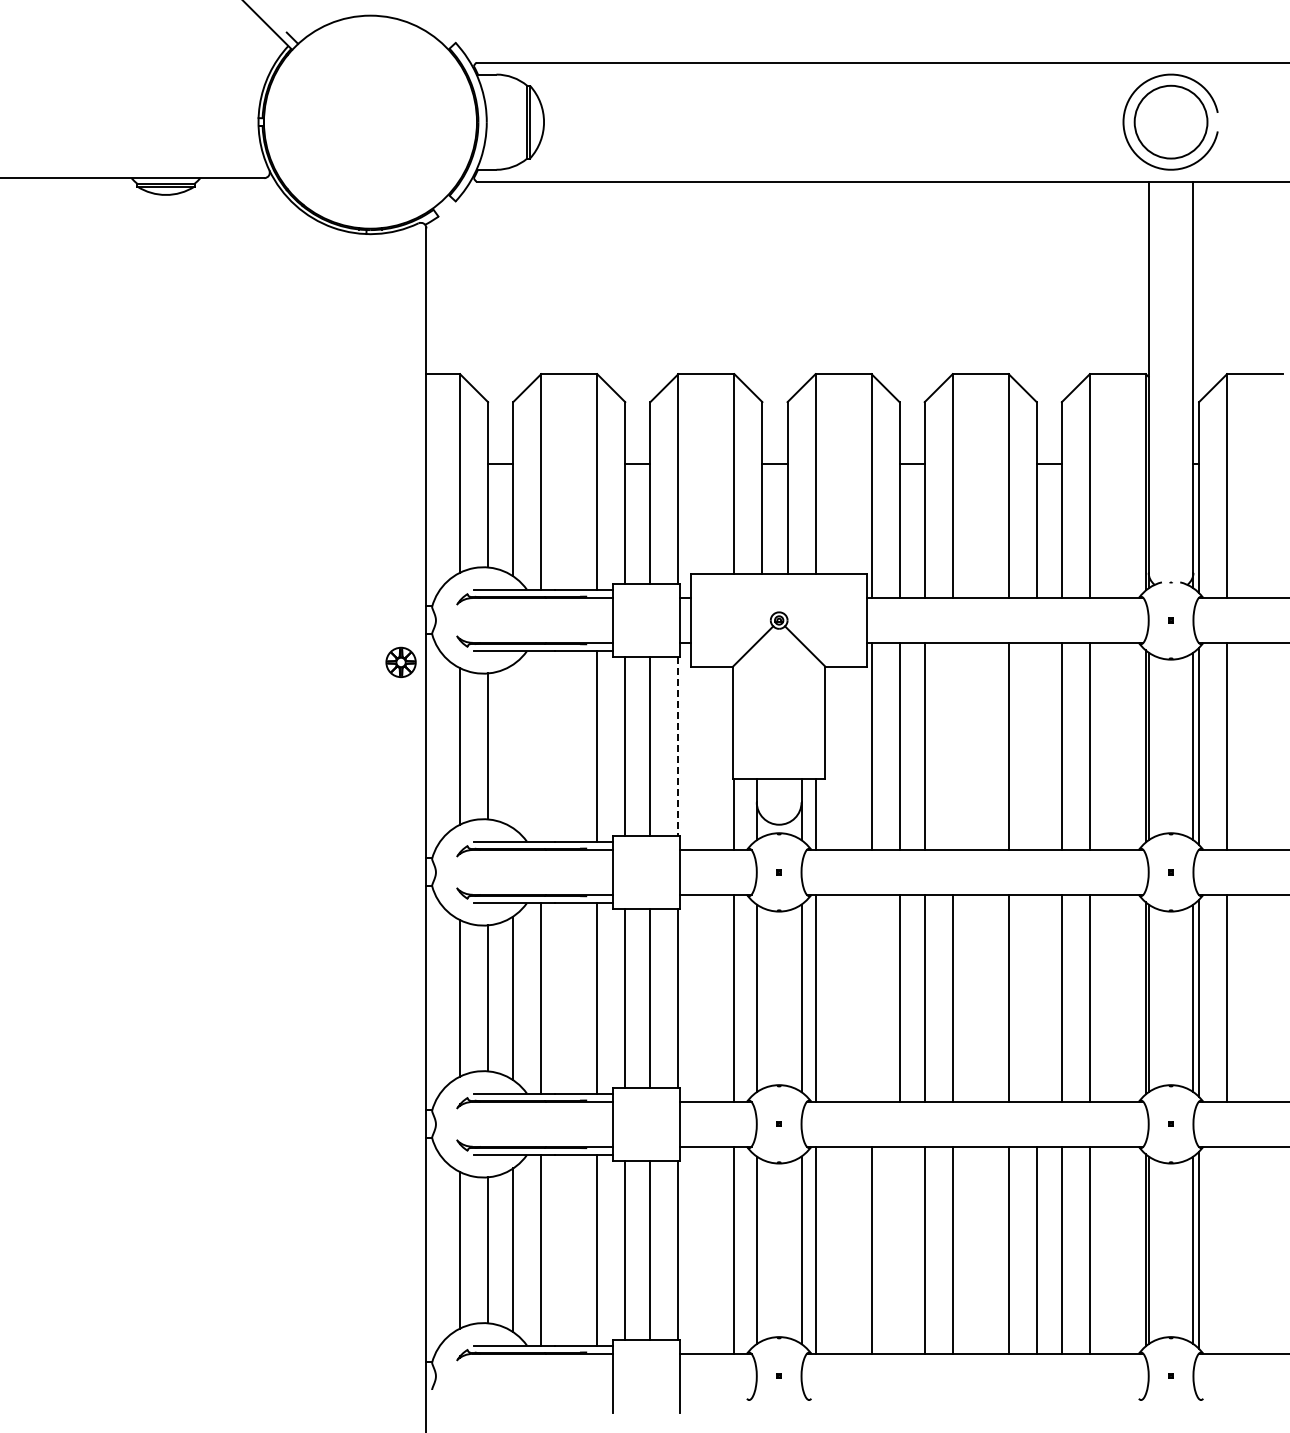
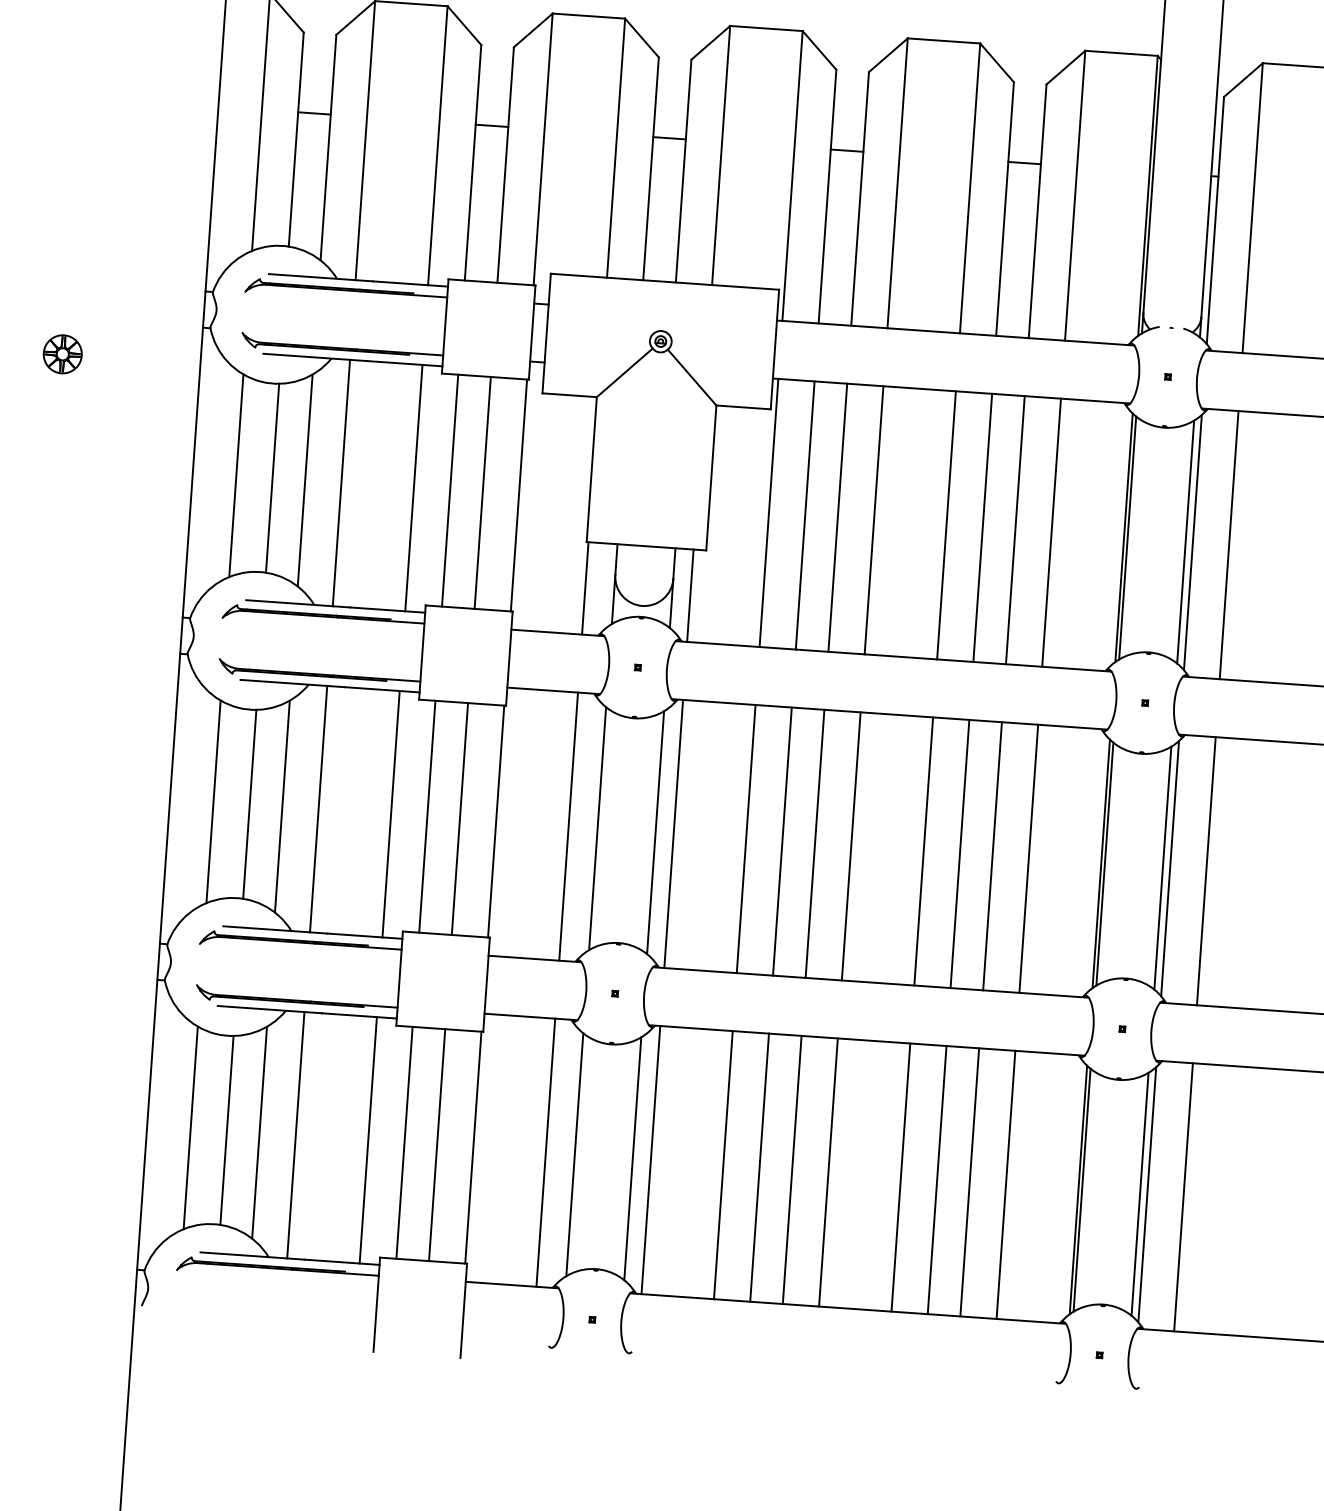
part: (400, 661) -> (62, 353), moved
line: (513, 746) -> (305, 480), added
line: (541, 746) -> (341, 483), added
line: (678, 746) -> (519, 495), dashed -> solid
line: (952, 746) -> (873, 520), added
line: (1036, 746) -> (982, 527), added
line: (871, 997) -> (746, 837), added
line: (1036, 997) -> (959, 852), added
line: (899, 1249) -> (759, 1166), added
line: (1227, 1249) -> (1184, 1196), added

